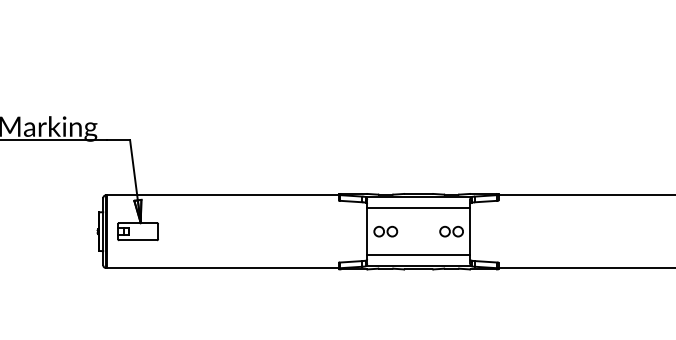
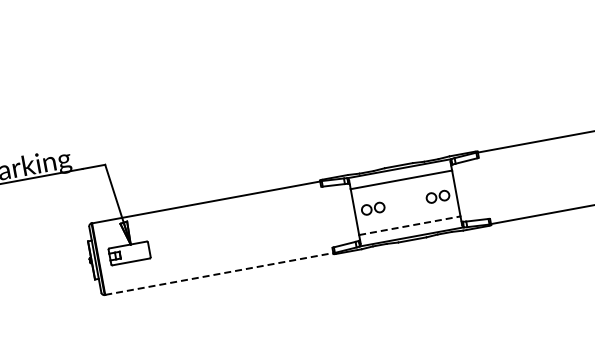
line: (418, 255) -> (409, 226), solid -> dashed
line: (222, 268) -> (219, 274), solid -> dashed

